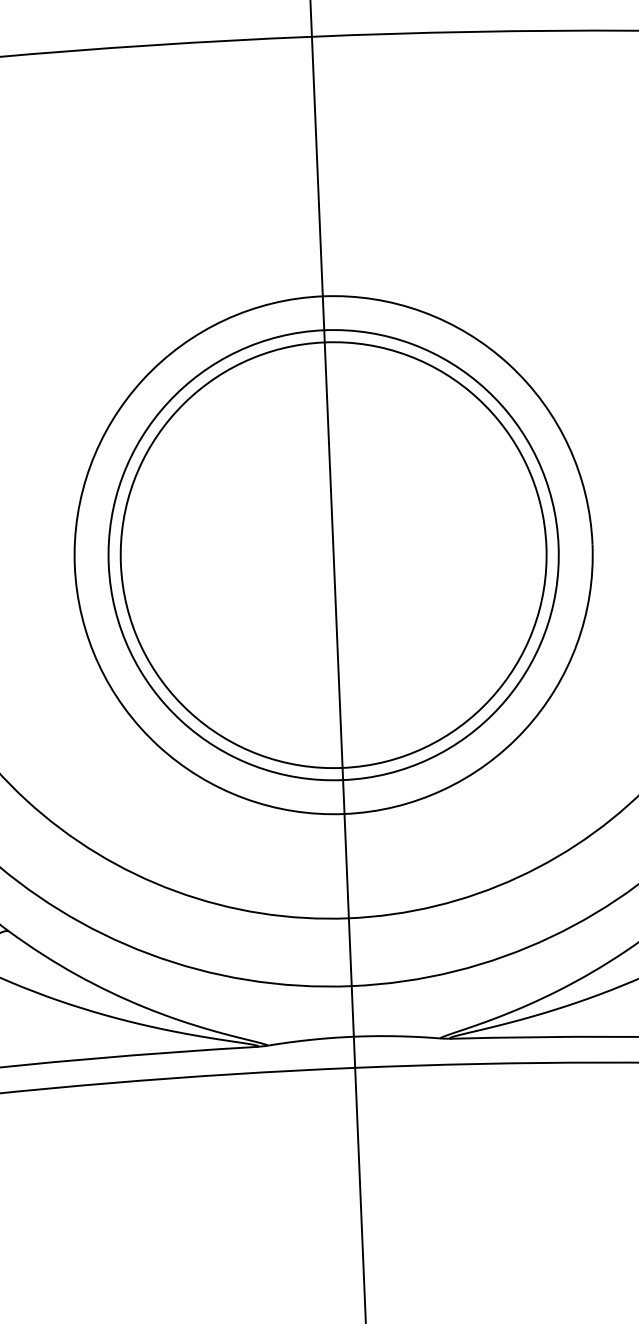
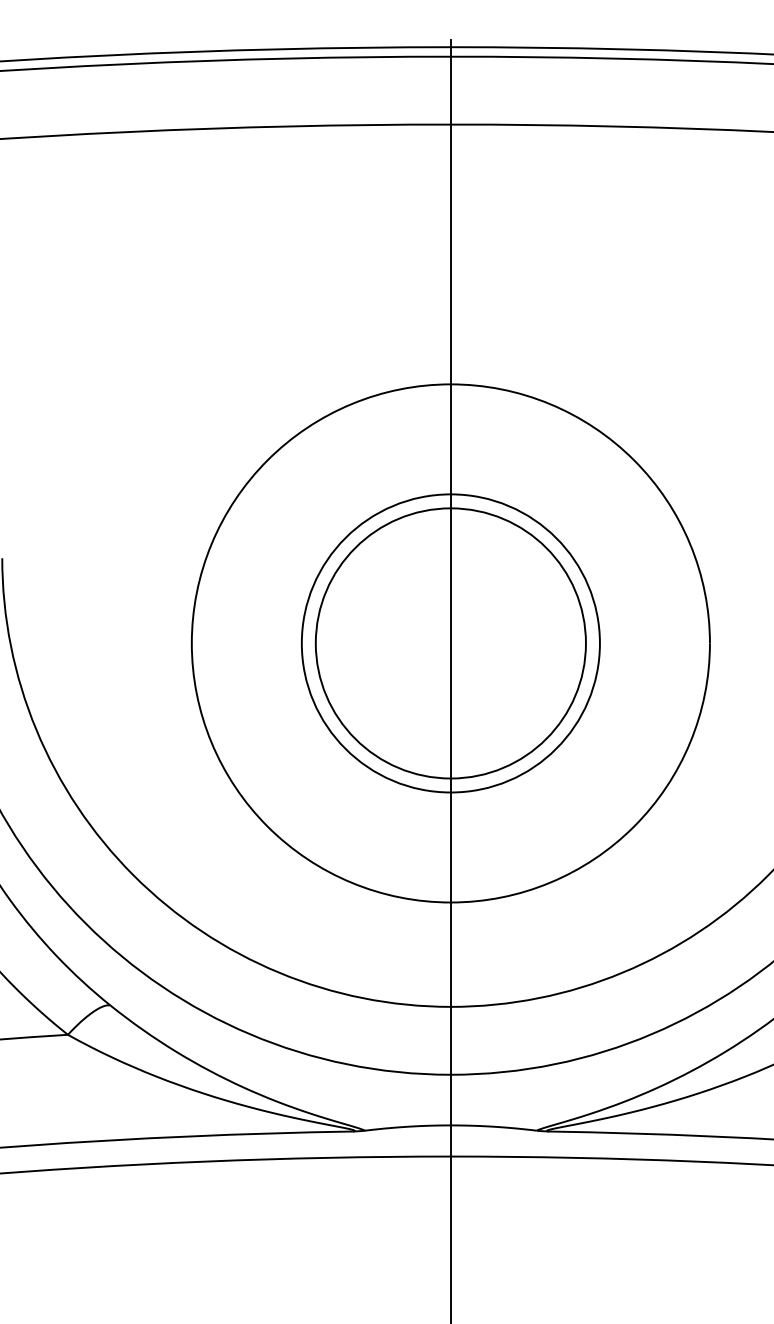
circle: (333, 555) -> (450, 643), size x0.6
circle: (333, 555) -> (450, 643), size x0.7

